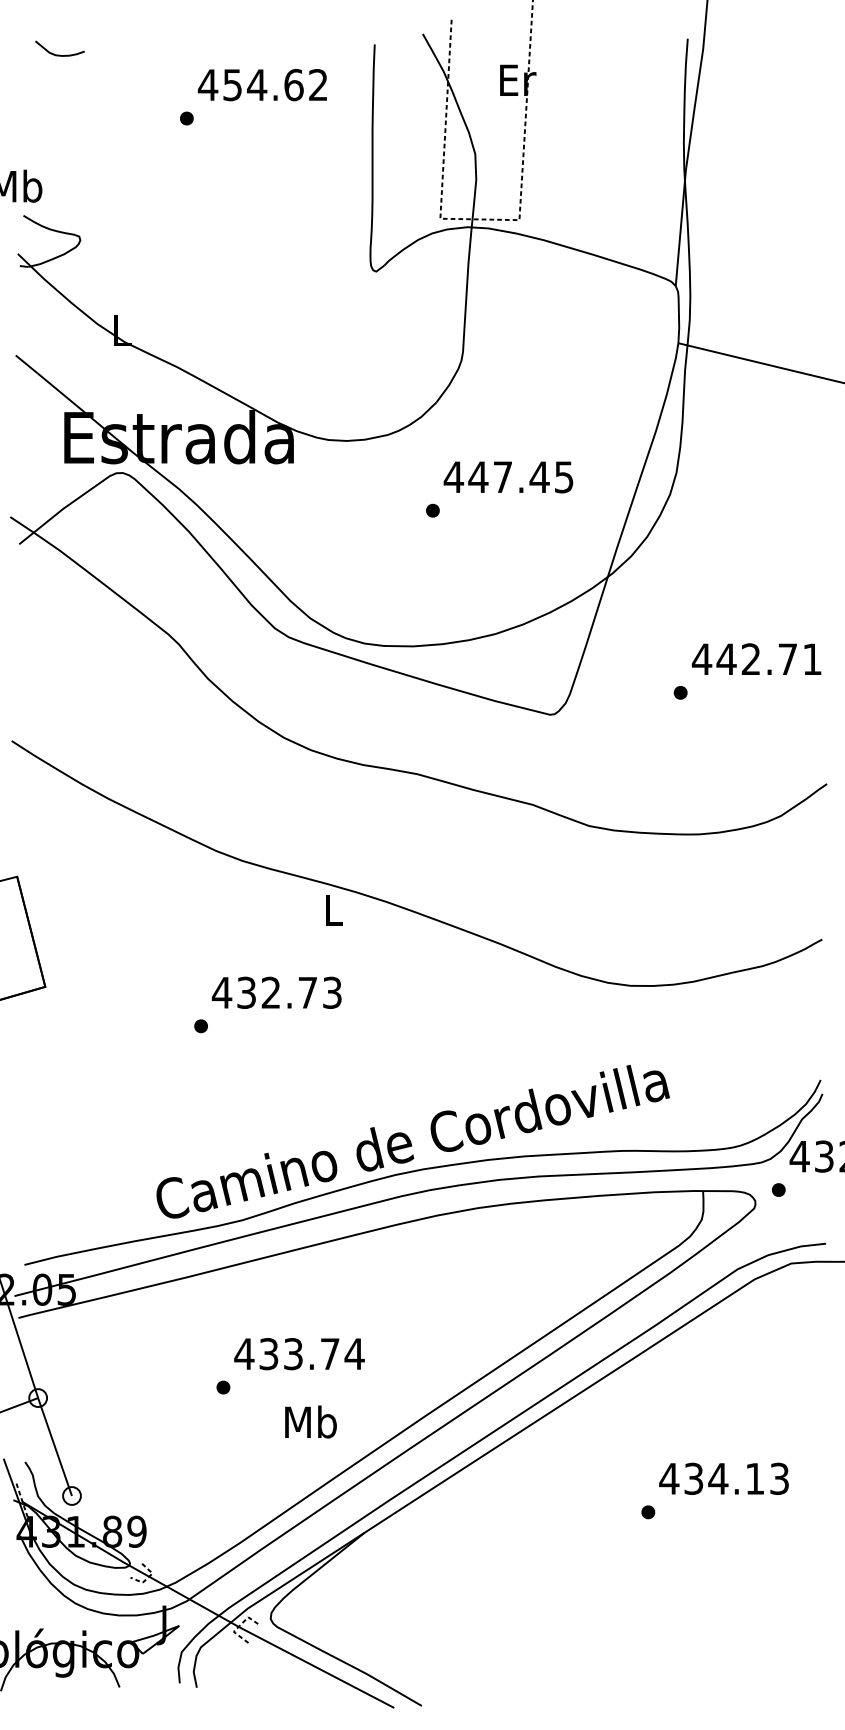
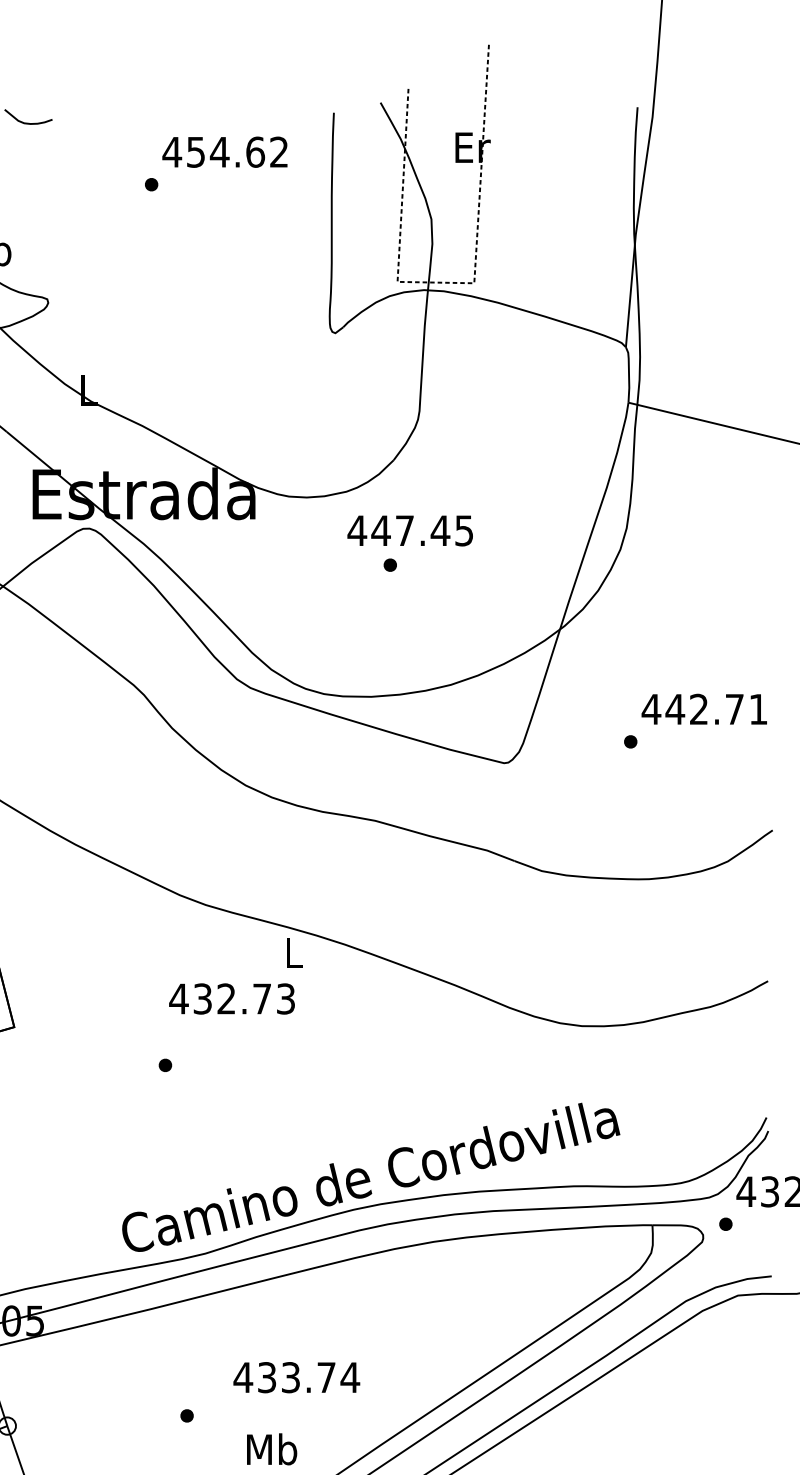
text: (508, 477) -> (410, 531), moved
text: (276, 992) -> (231, 998), moved
text: (299, 1354) -> (296, 1378), moved

